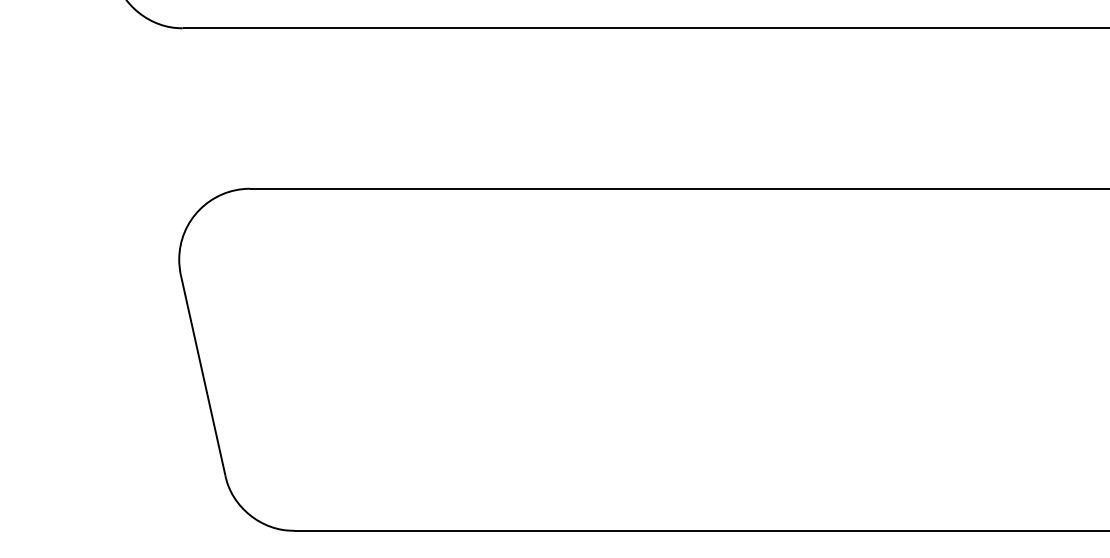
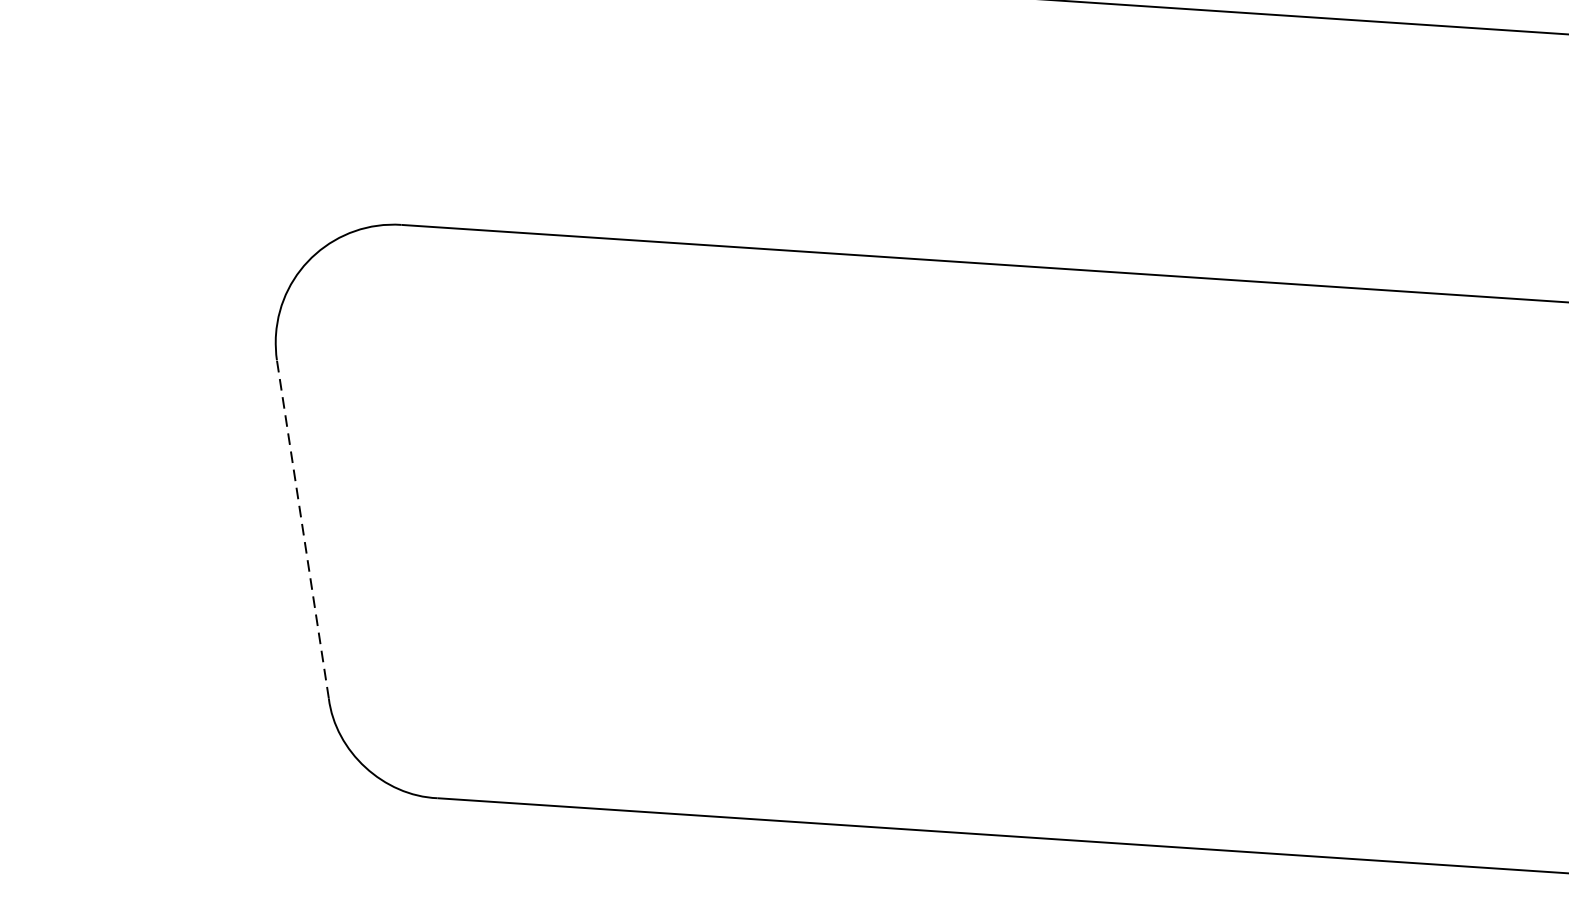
line: (203, 375) -> (303, 530), solid -> dashed

